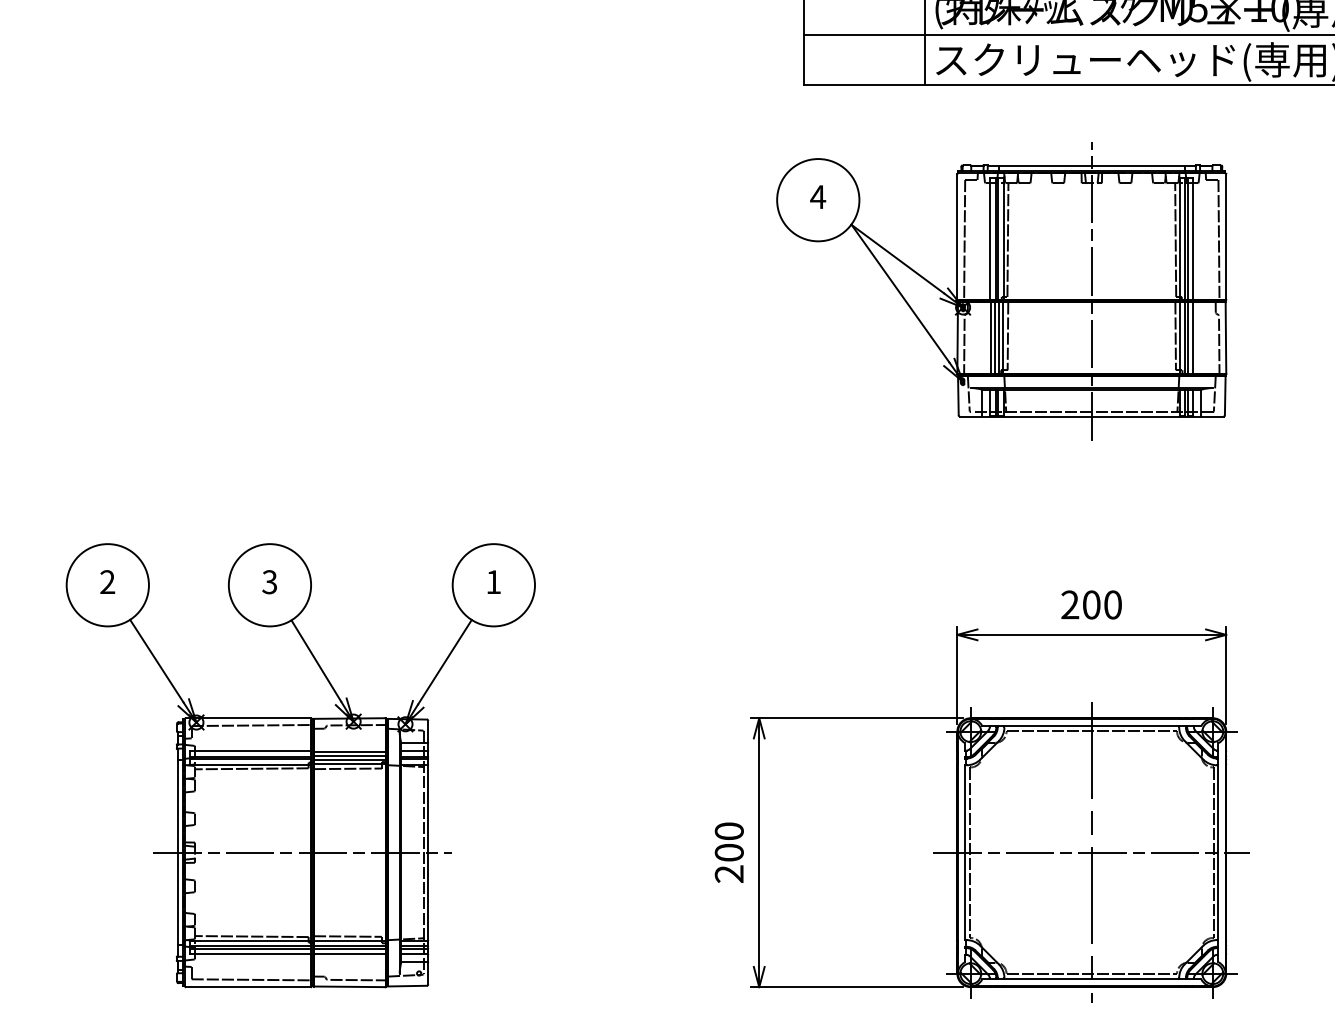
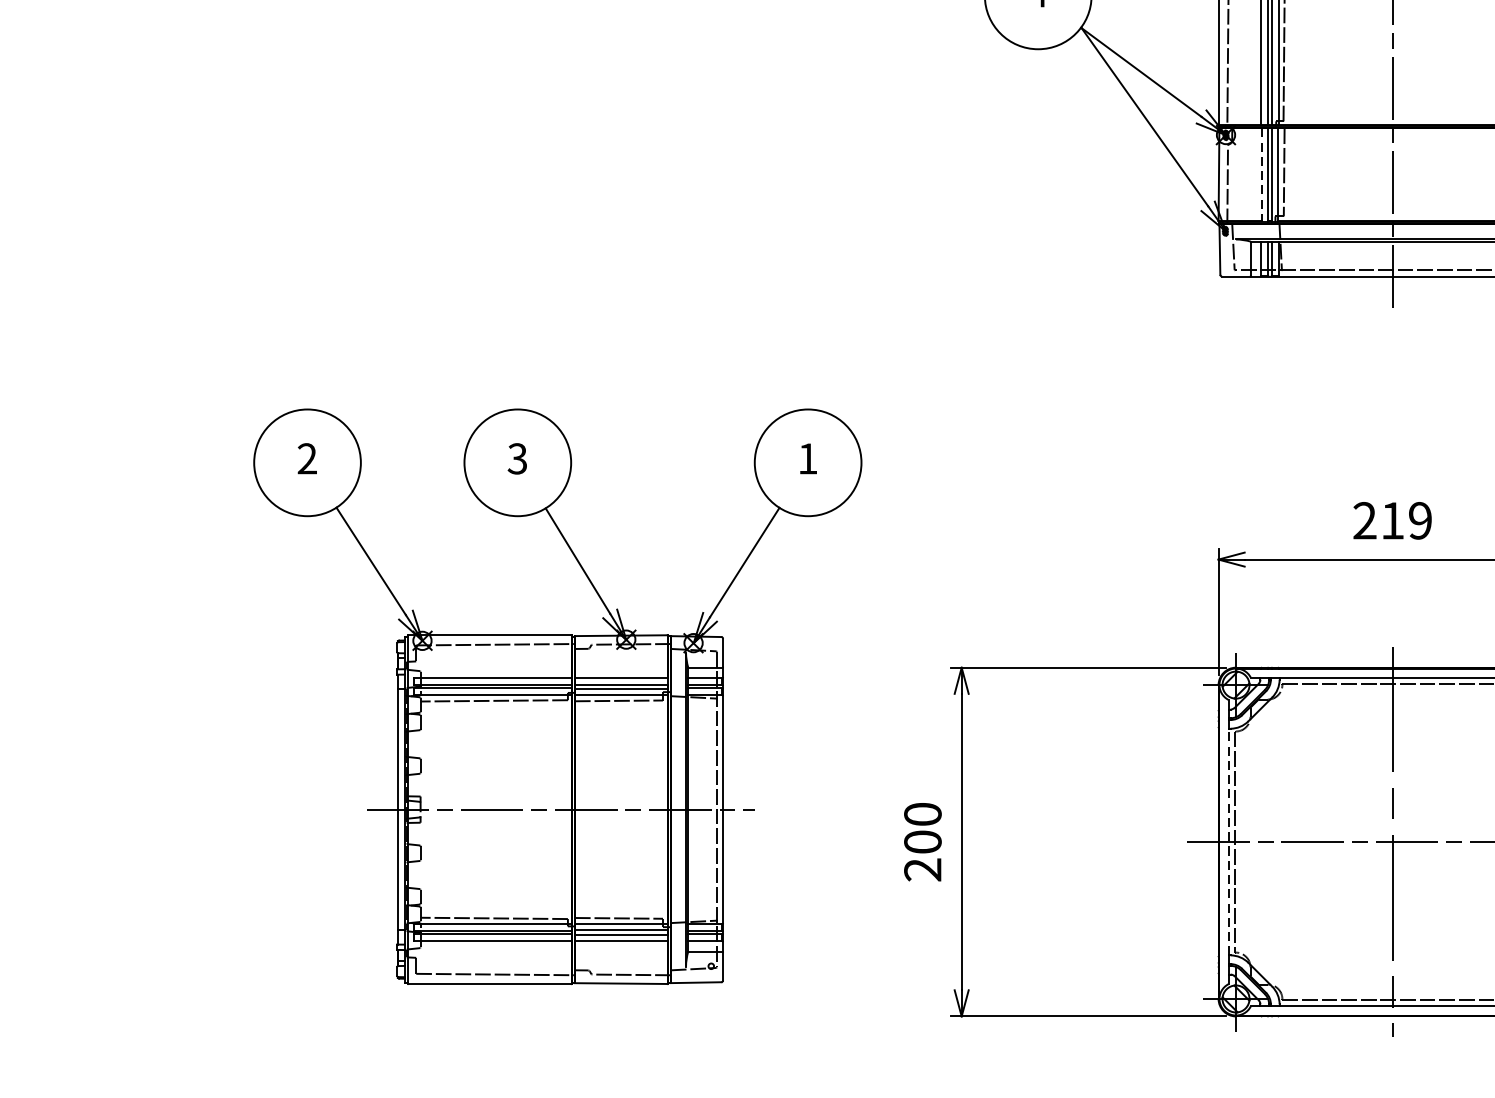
line: (990, 338) -> (1261, 175), solid -> dashed
text: (1102, 604) -> (1406, 520), 200 -> 219
part: (300, 765) -> (557, 696), moved
line: (965, 852) -> (1229, 841), solid -> dashed

